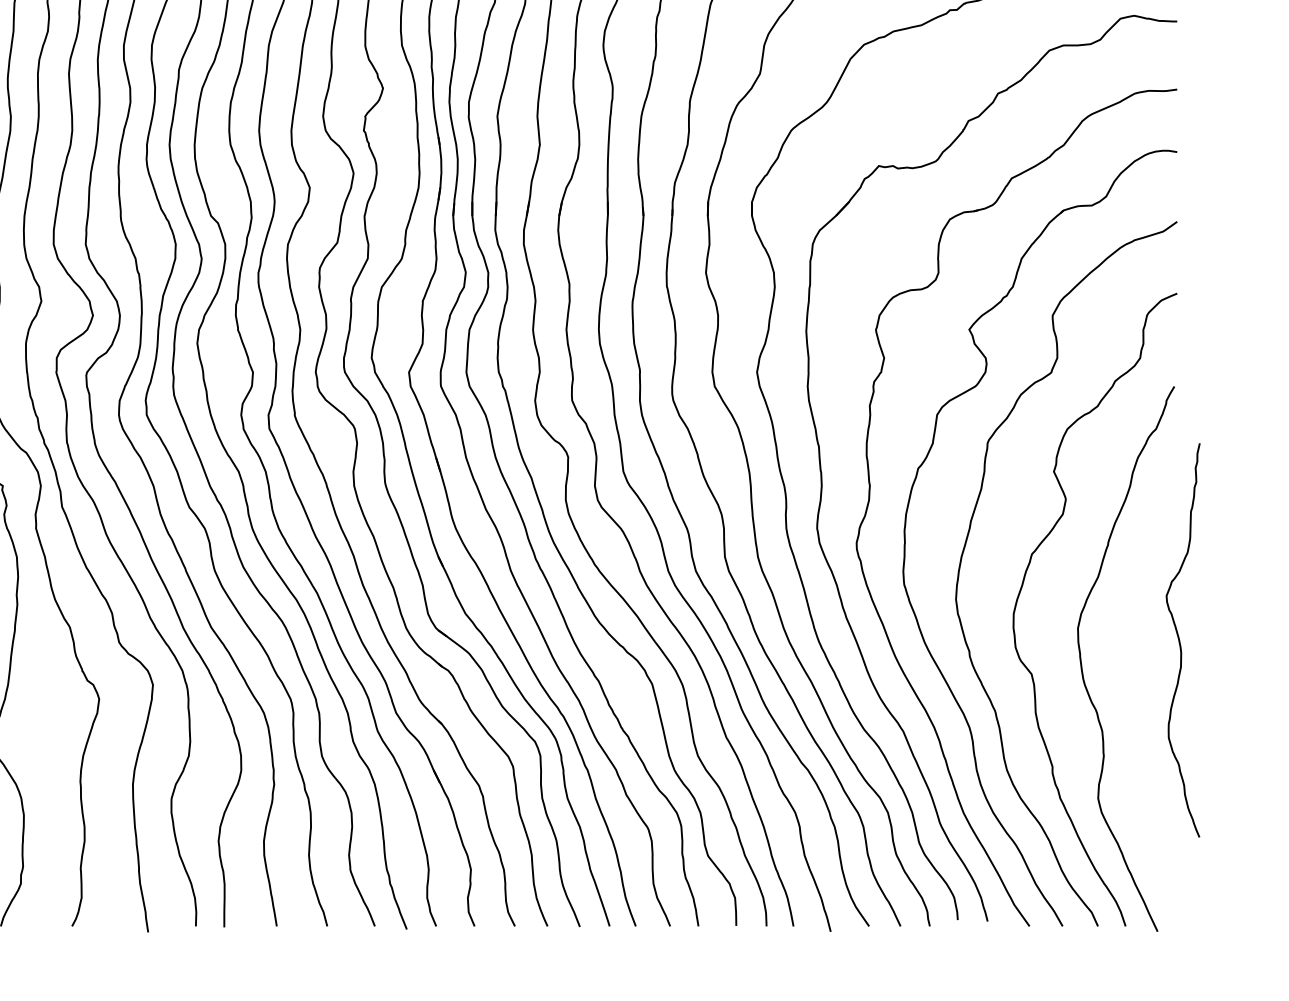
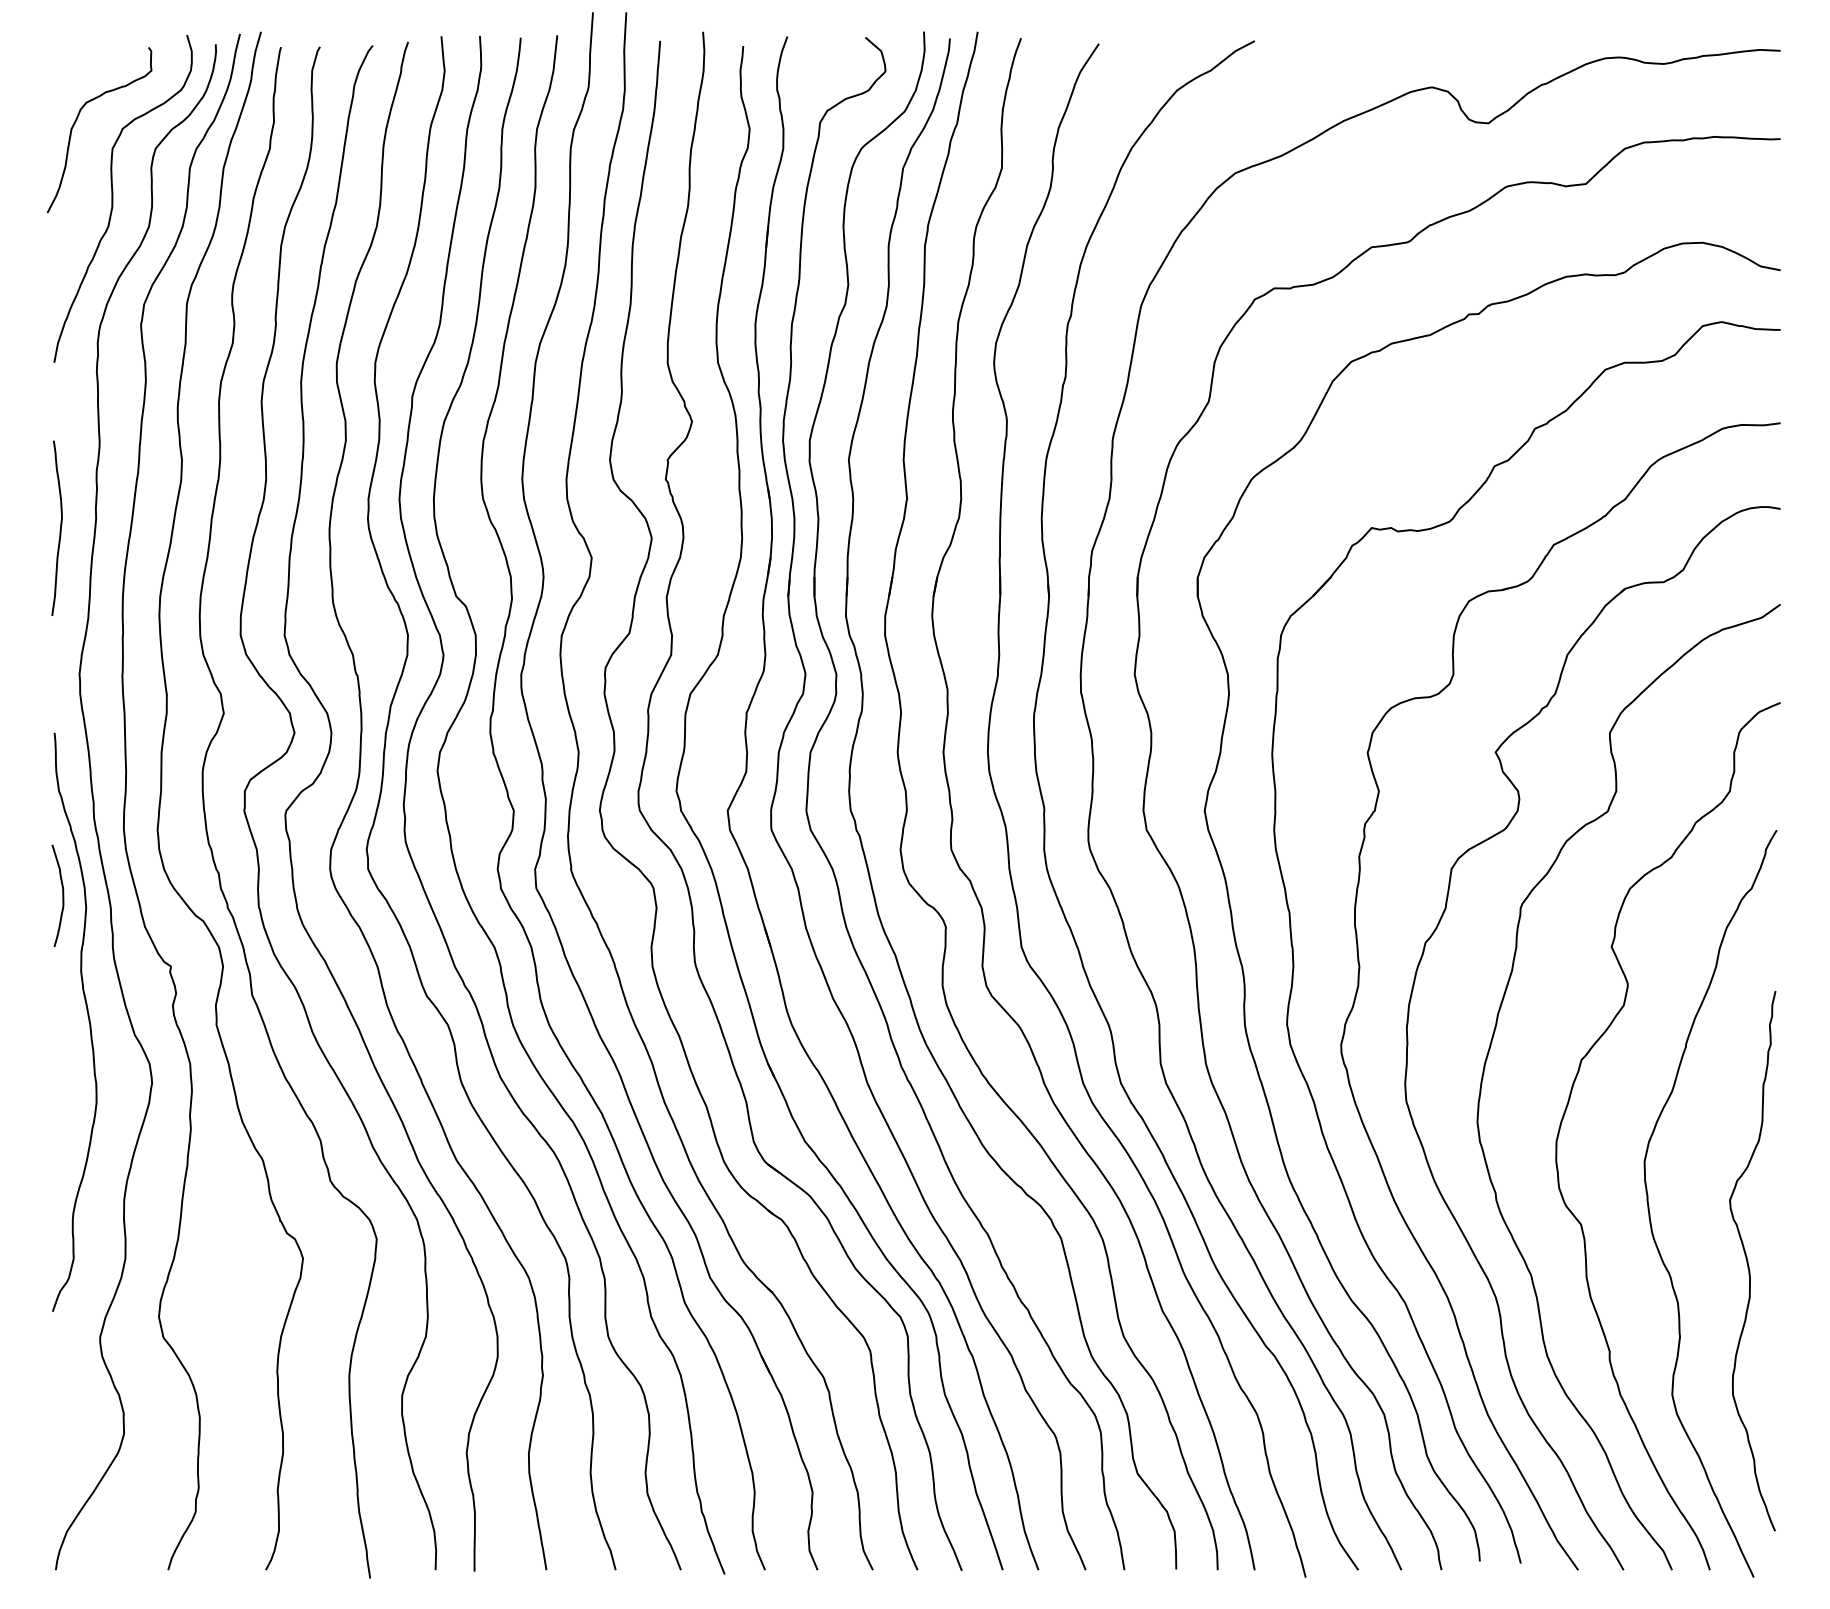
curve: (1180, 640) -> (1748, 1261), moved

